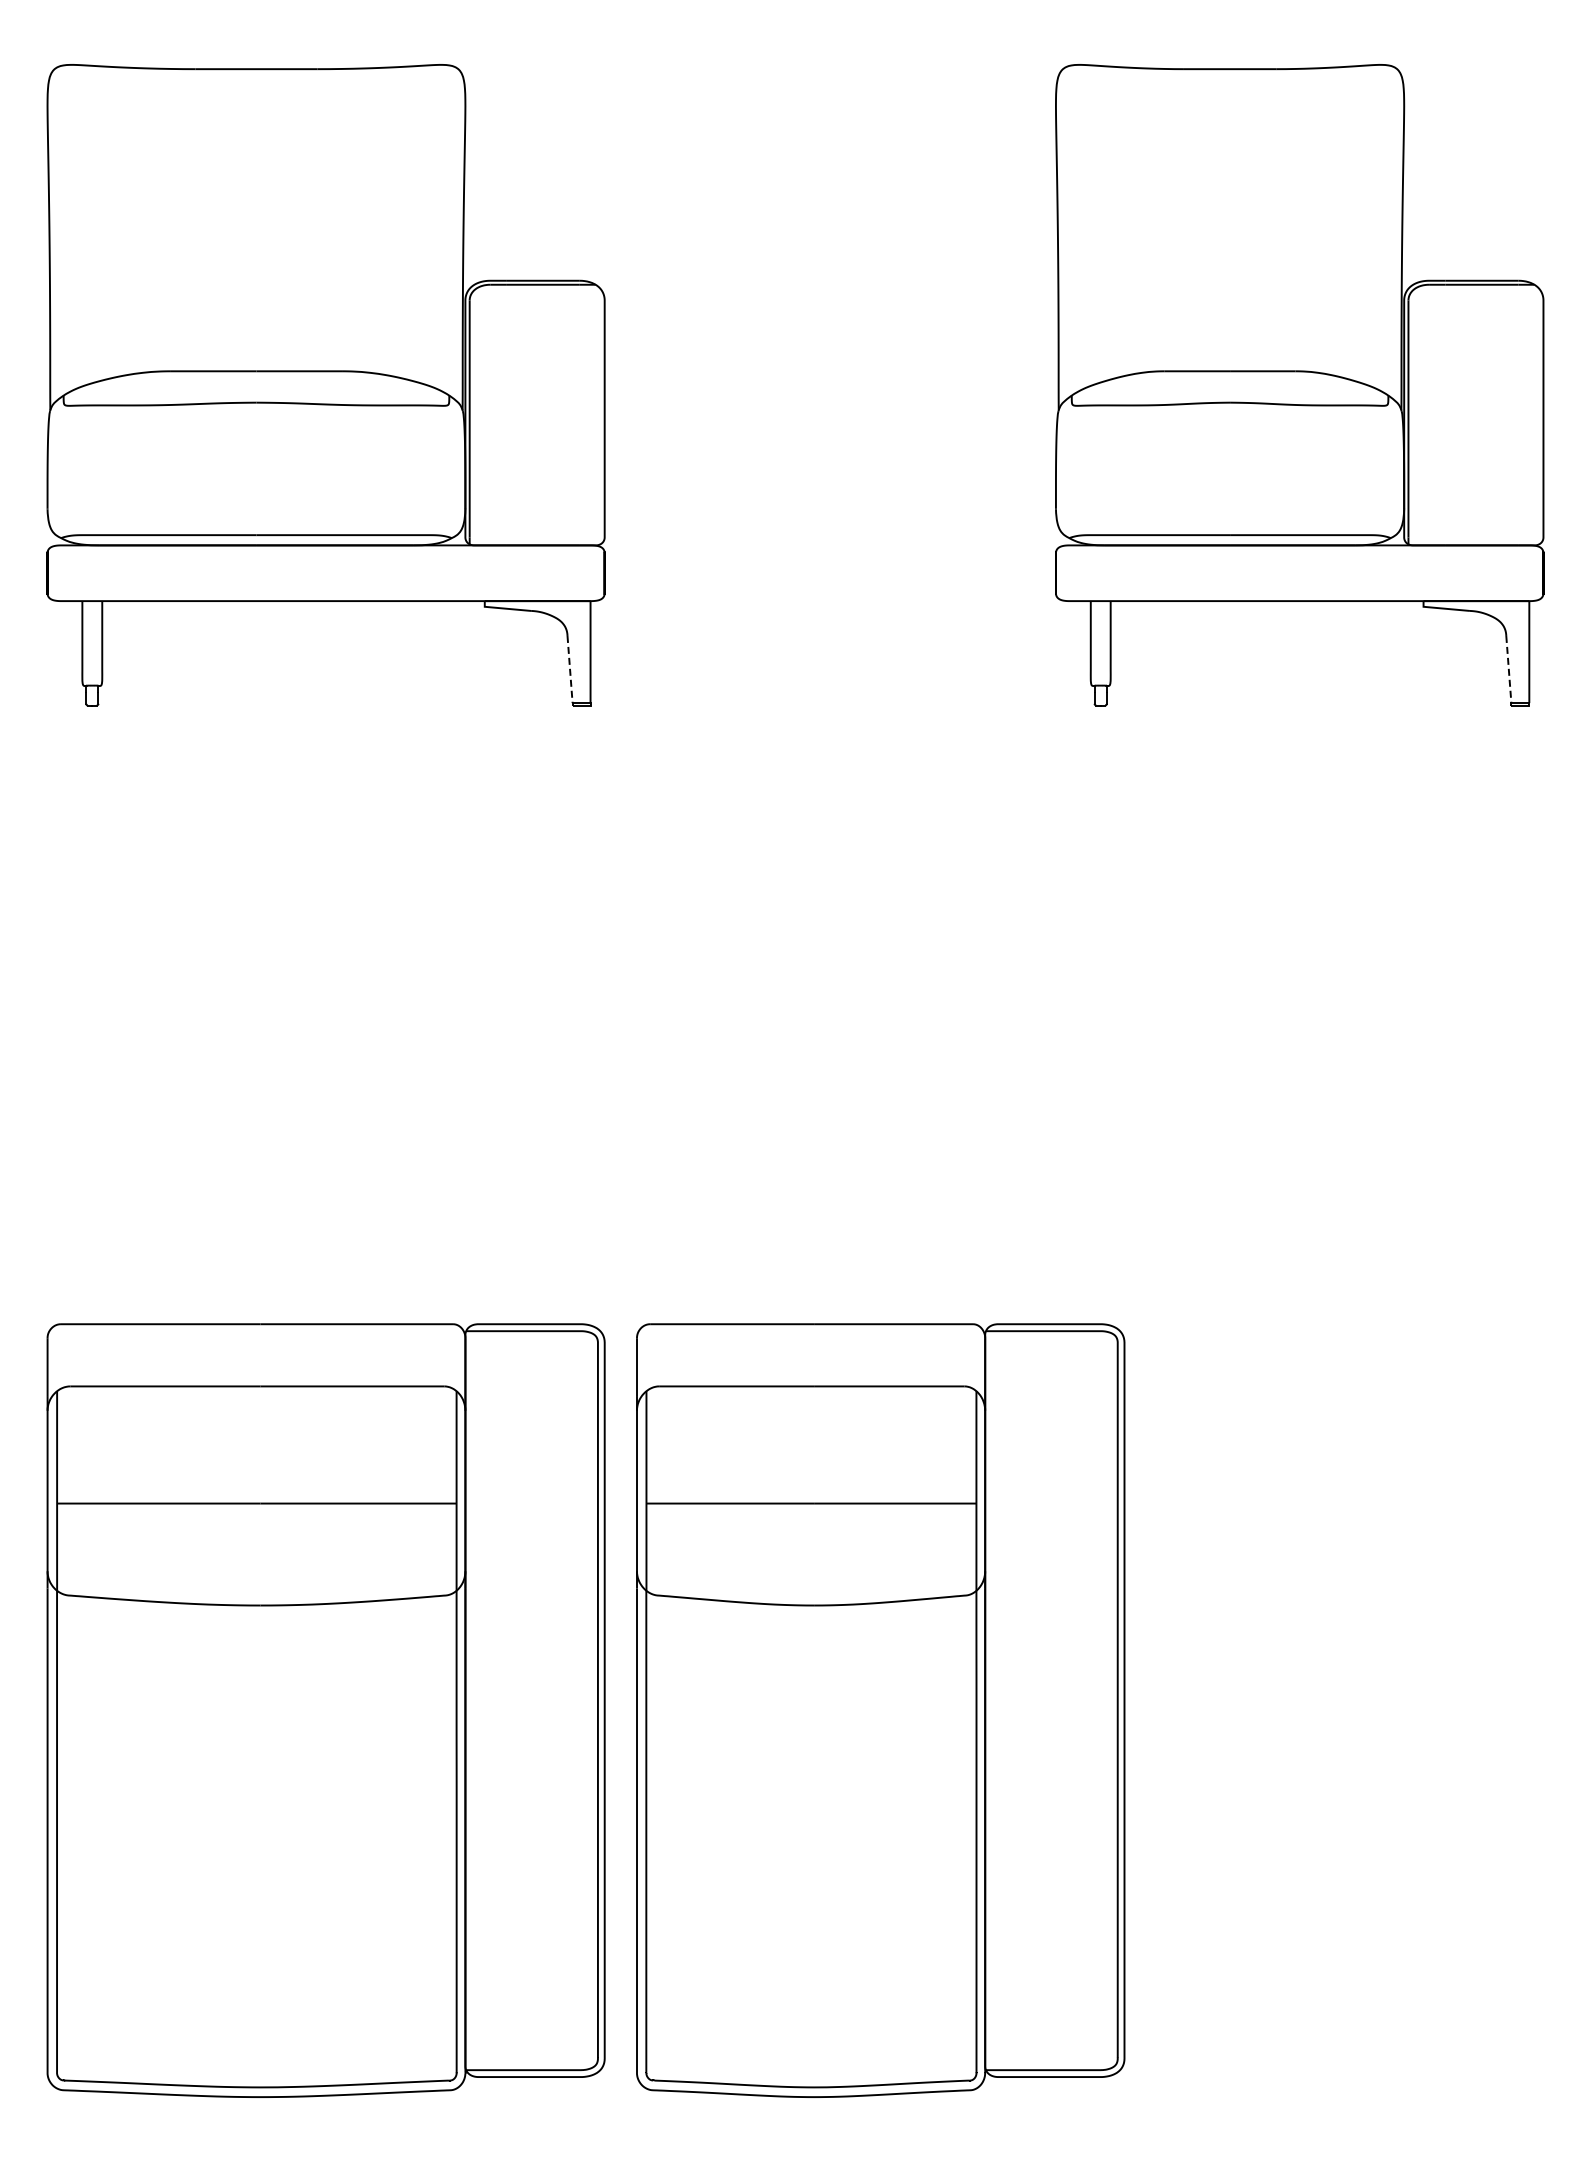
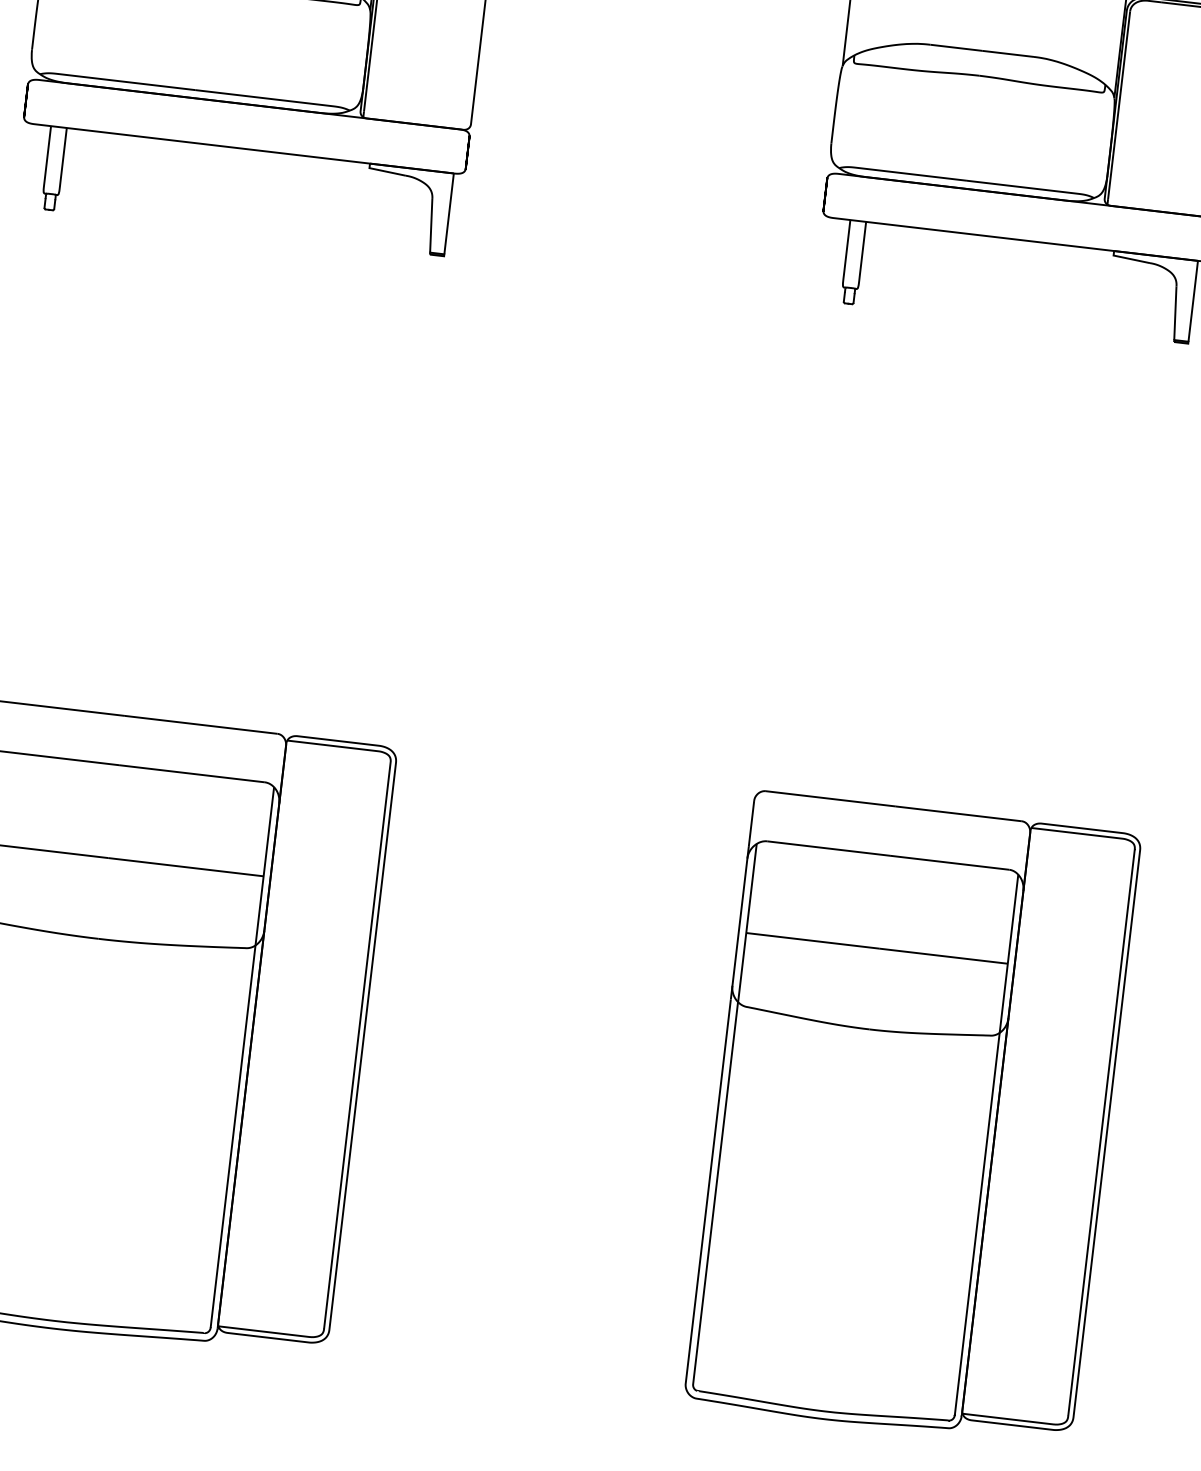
line: (570, 669) -> (431, 225), dashed -> solid
line: (1508, 669) -> (1175, 313), dashed -> solid
part: (880, 1710) -> (912, 1118), moved

